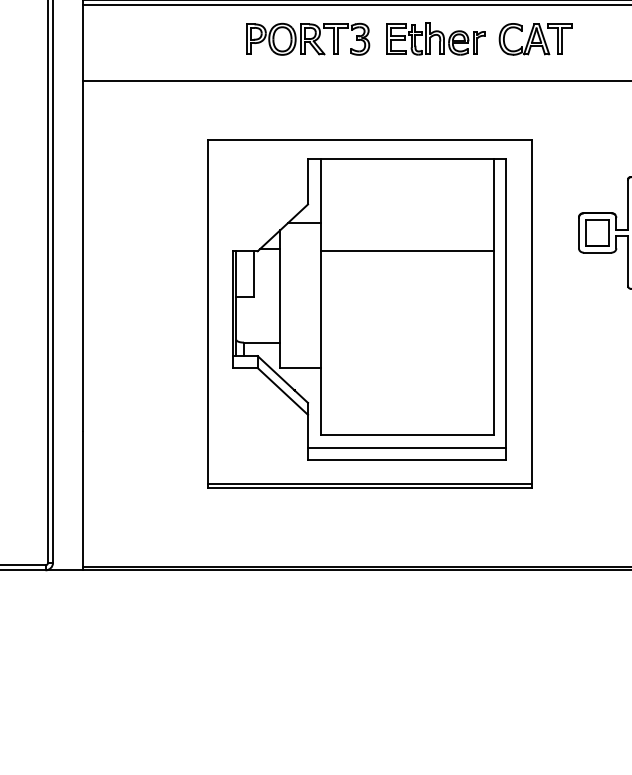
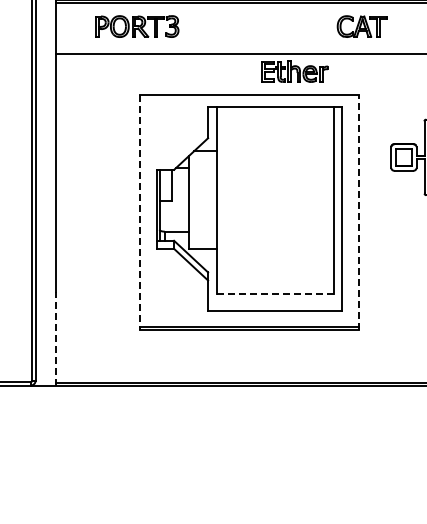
part: (308, 39) -> (137, 26), moved
part: (435, 39) -> (294, 71), moved
line: (406, 250) -> (274, 169), removed
line: (208, 314) -> (140, 212), solid -> dashed
line: (531, 314) -> (359, 212), solid -> dashed
line: (407, 435) -> (275, 294), solid -> dashed
line: (407, 448) -> (275, 303), removed
line: (83, 500) -> (56, 338), solid -> dashed

